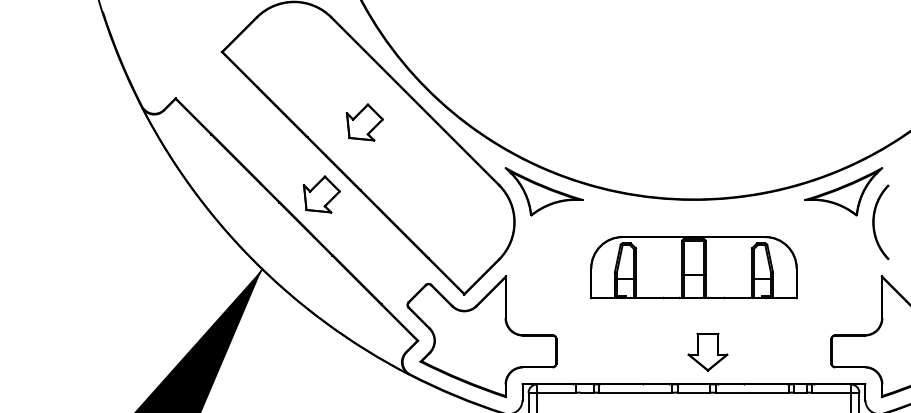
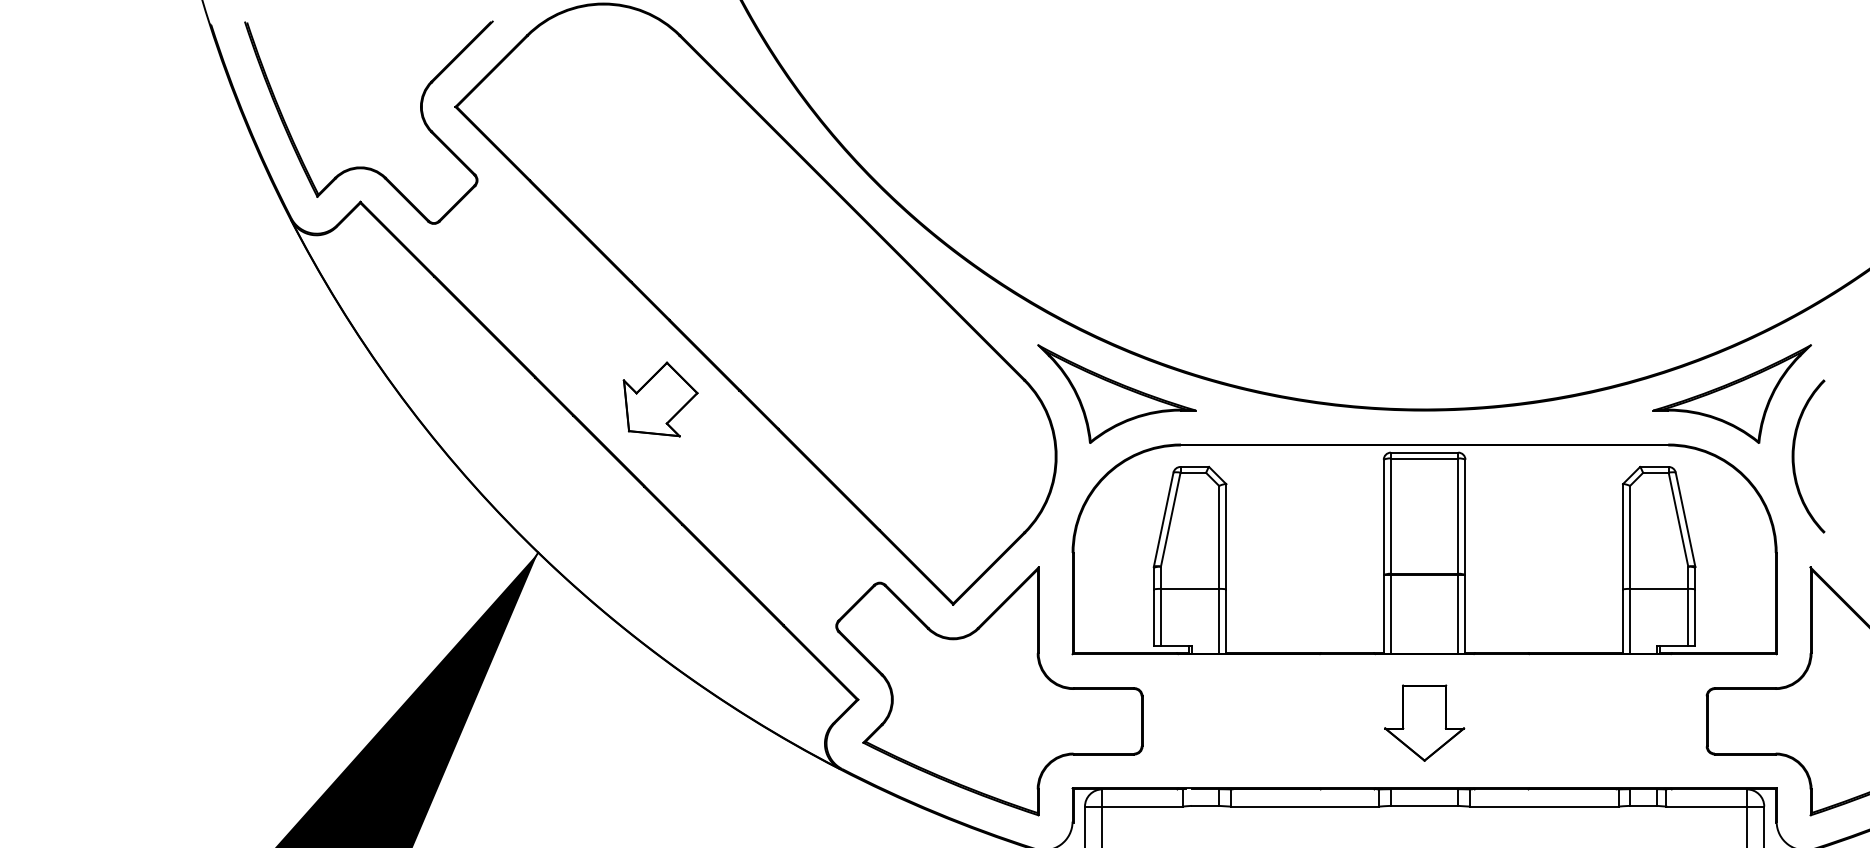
part: (178, 80) -> (366, 165), added
part: (364, 122) -> (748, 251), removed
part: (693, 267) -> (1423, 549), size x1.67
part: (707, 351) -> (1423, 721), moved

